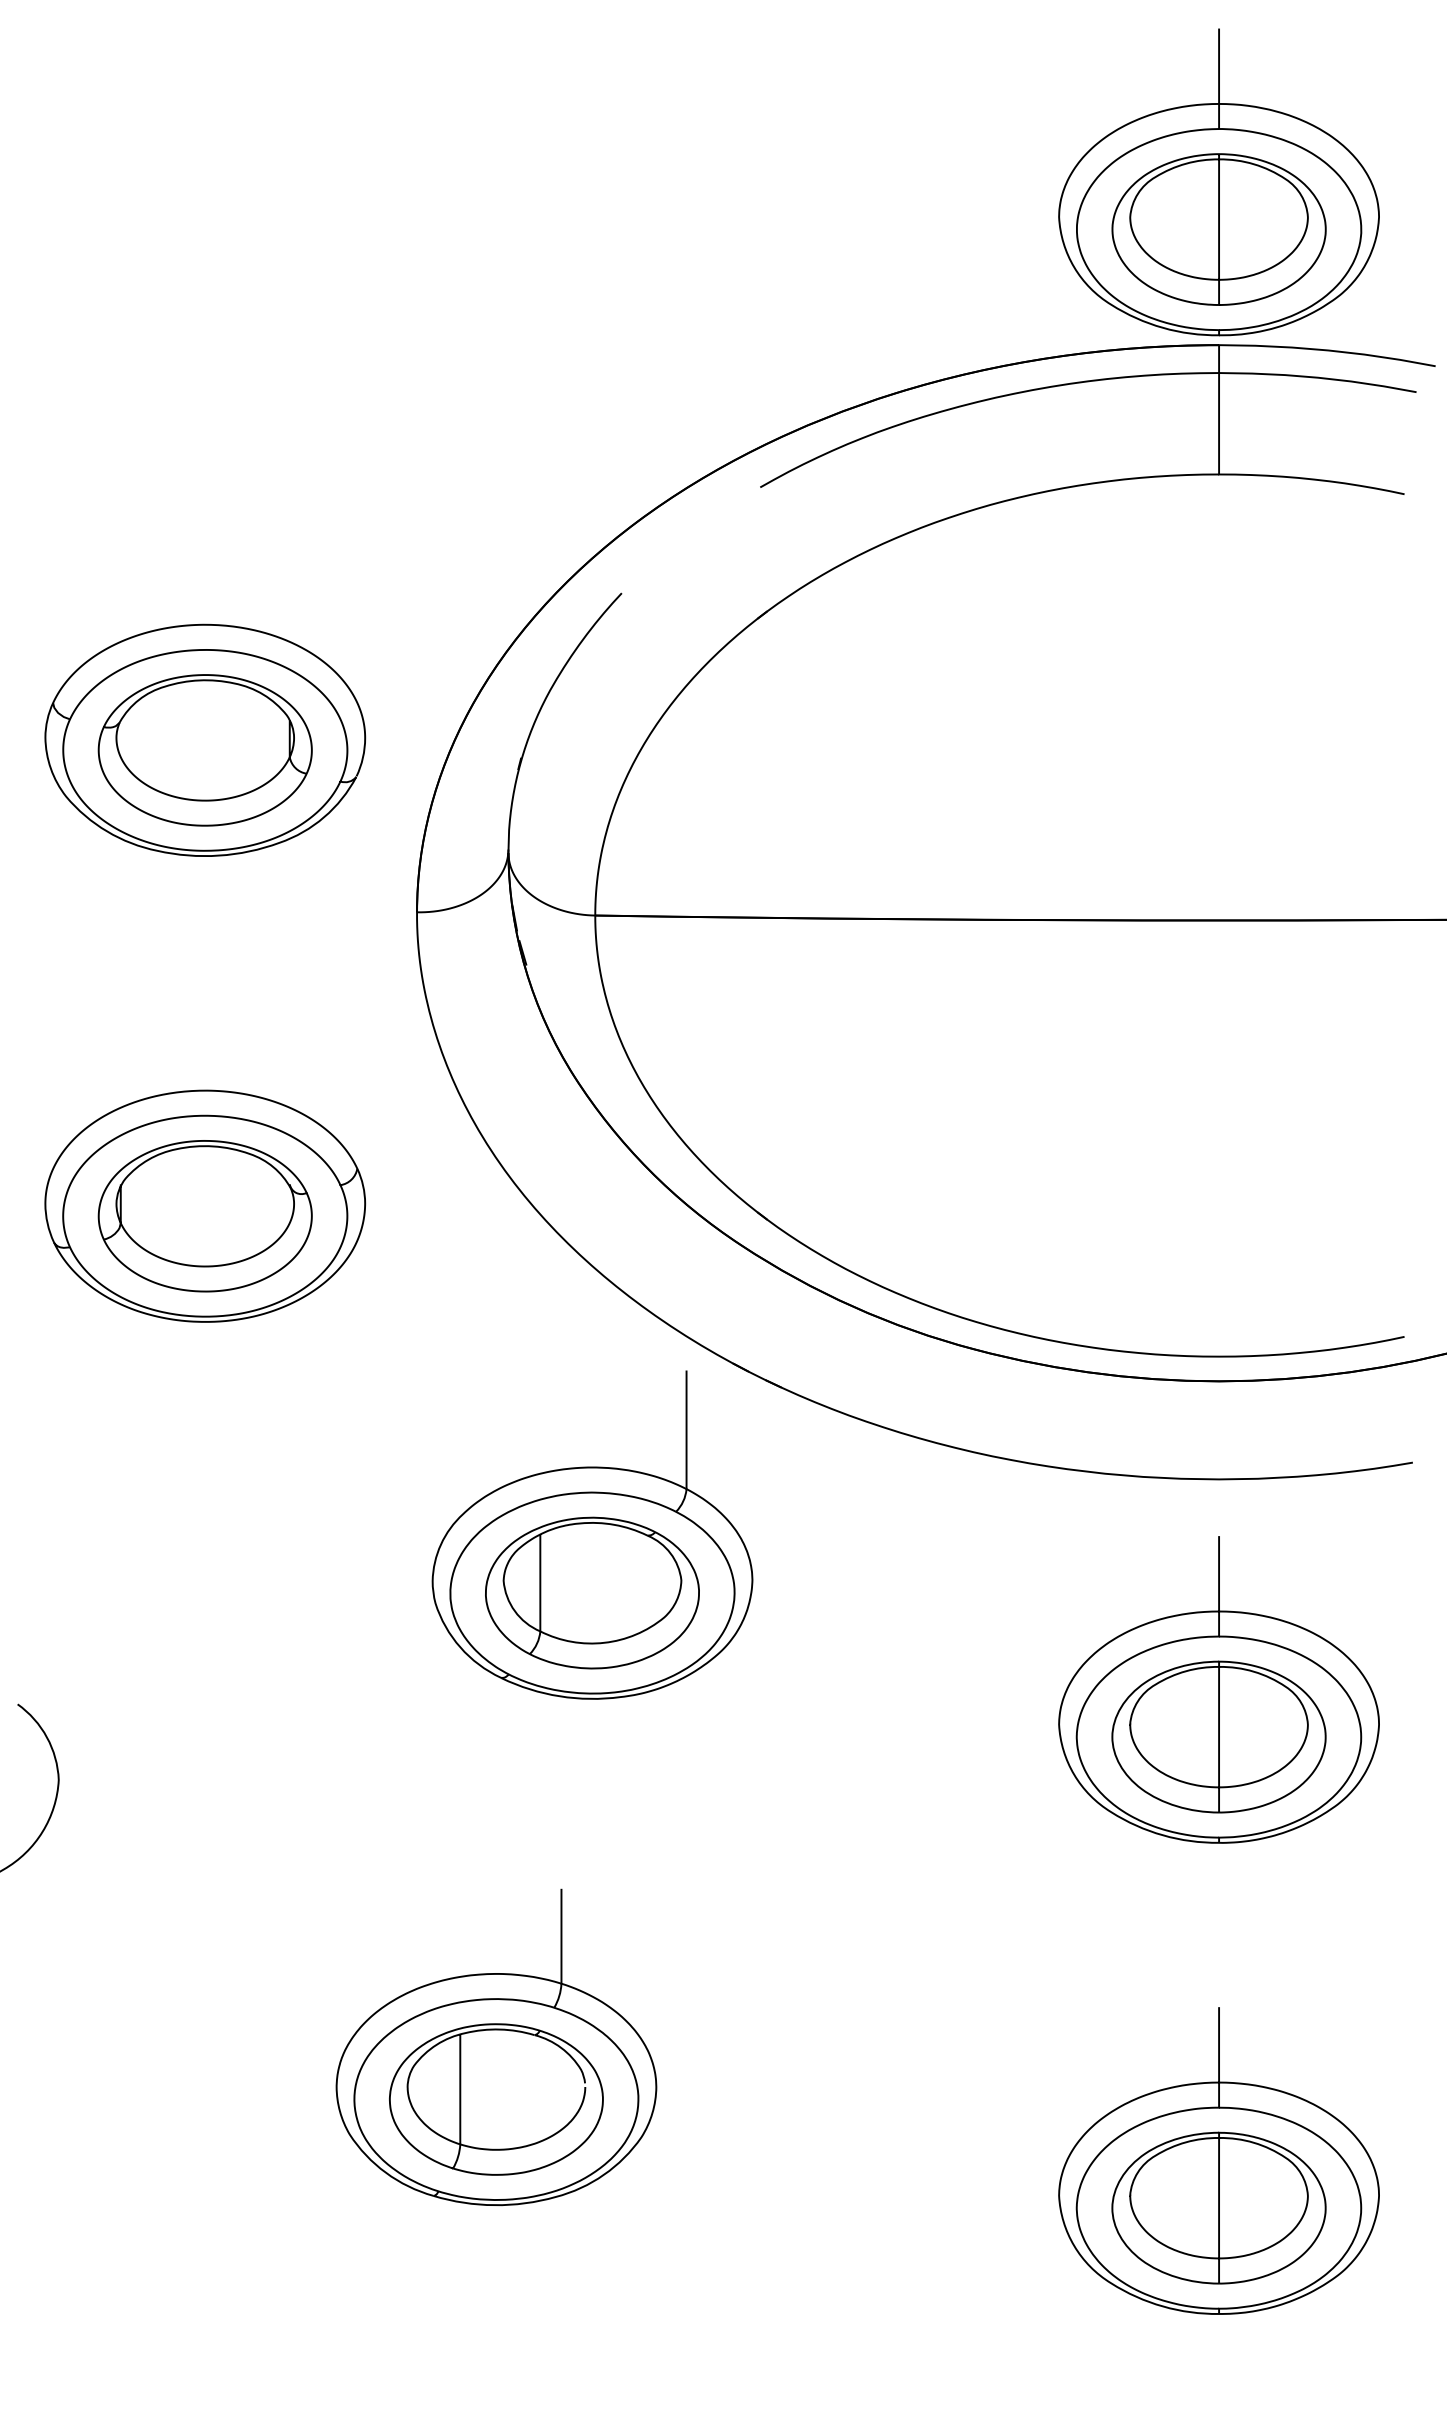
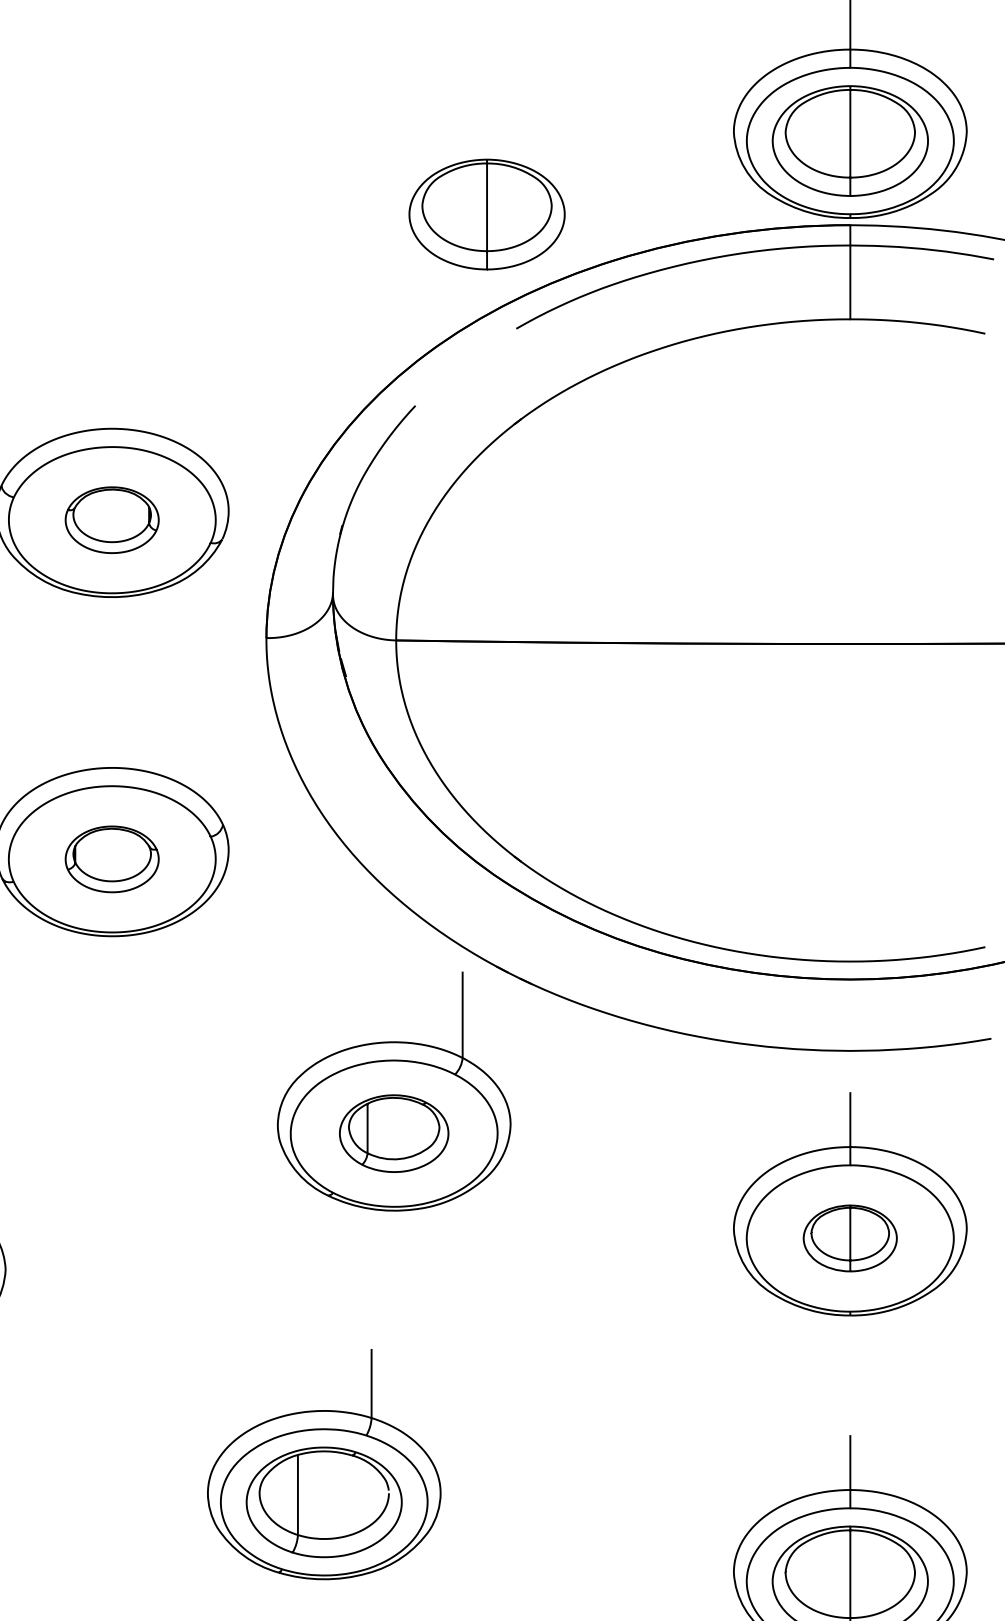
curve: (719, 330) -> (486, 214), added
part: (204, 750) -> (111, 520), size x0.6
part: (204, 1216) -> (111, 859), size x0.6
part: (592, 1592) -> (394, 1133), size x0.7
part: (1218, 1736) -> (849, 1238), size x0.6

